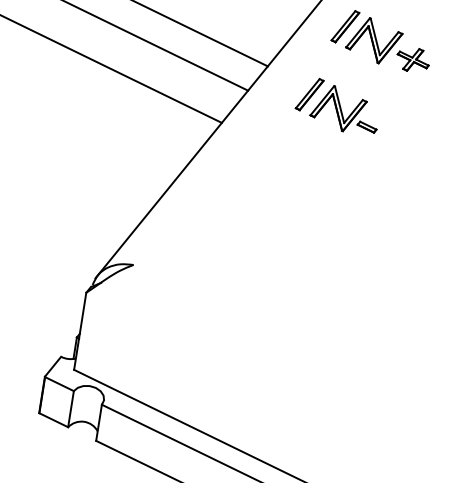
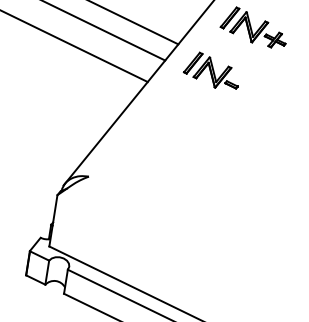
part: (335, 105) -> (210, 70), moved

